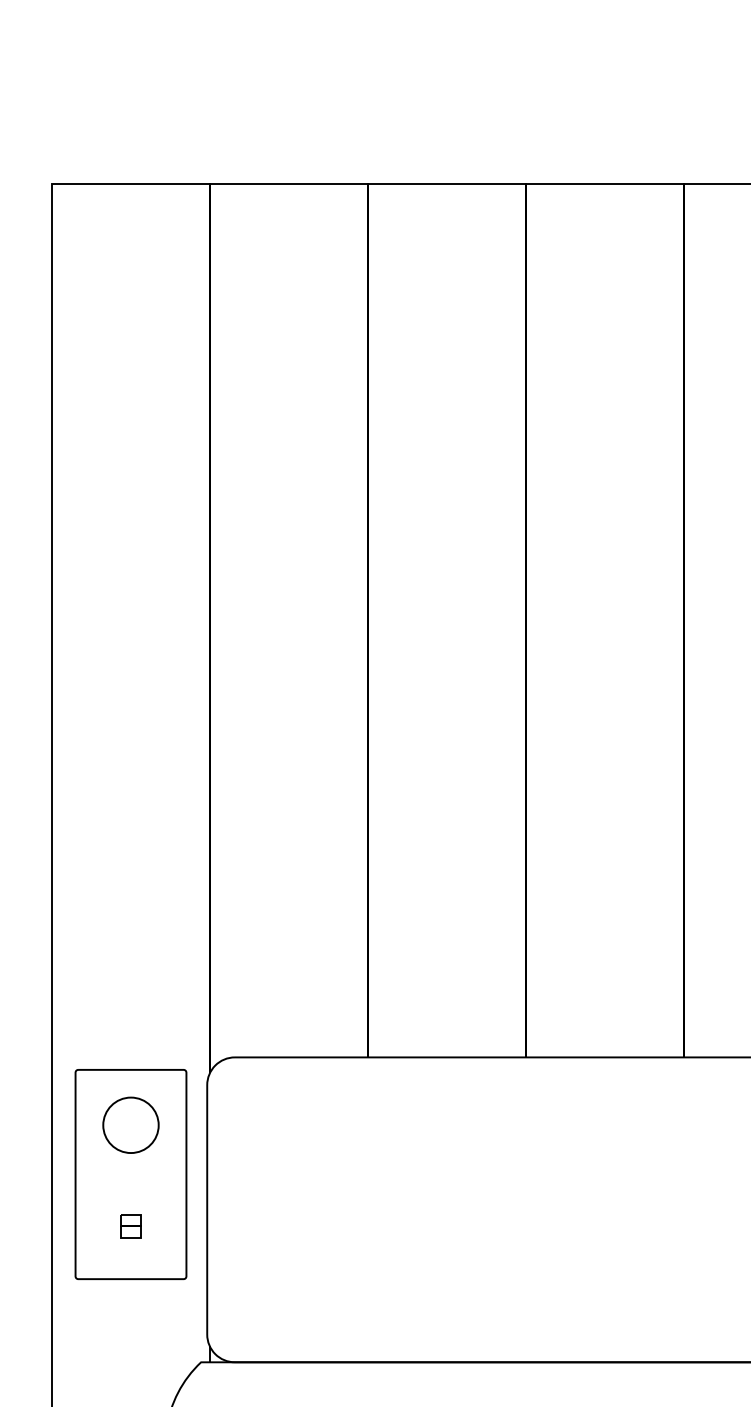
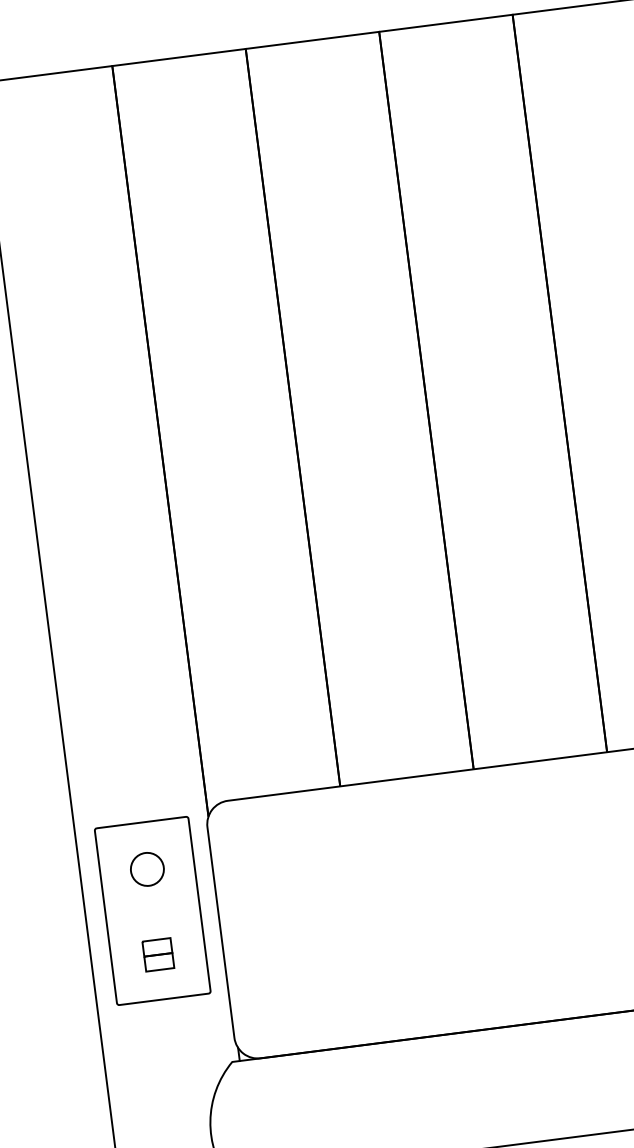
circle: (130, 1125) -> (147, 869), size x0.7
part: (130, 1226) -> (157, 954), size x1.6

